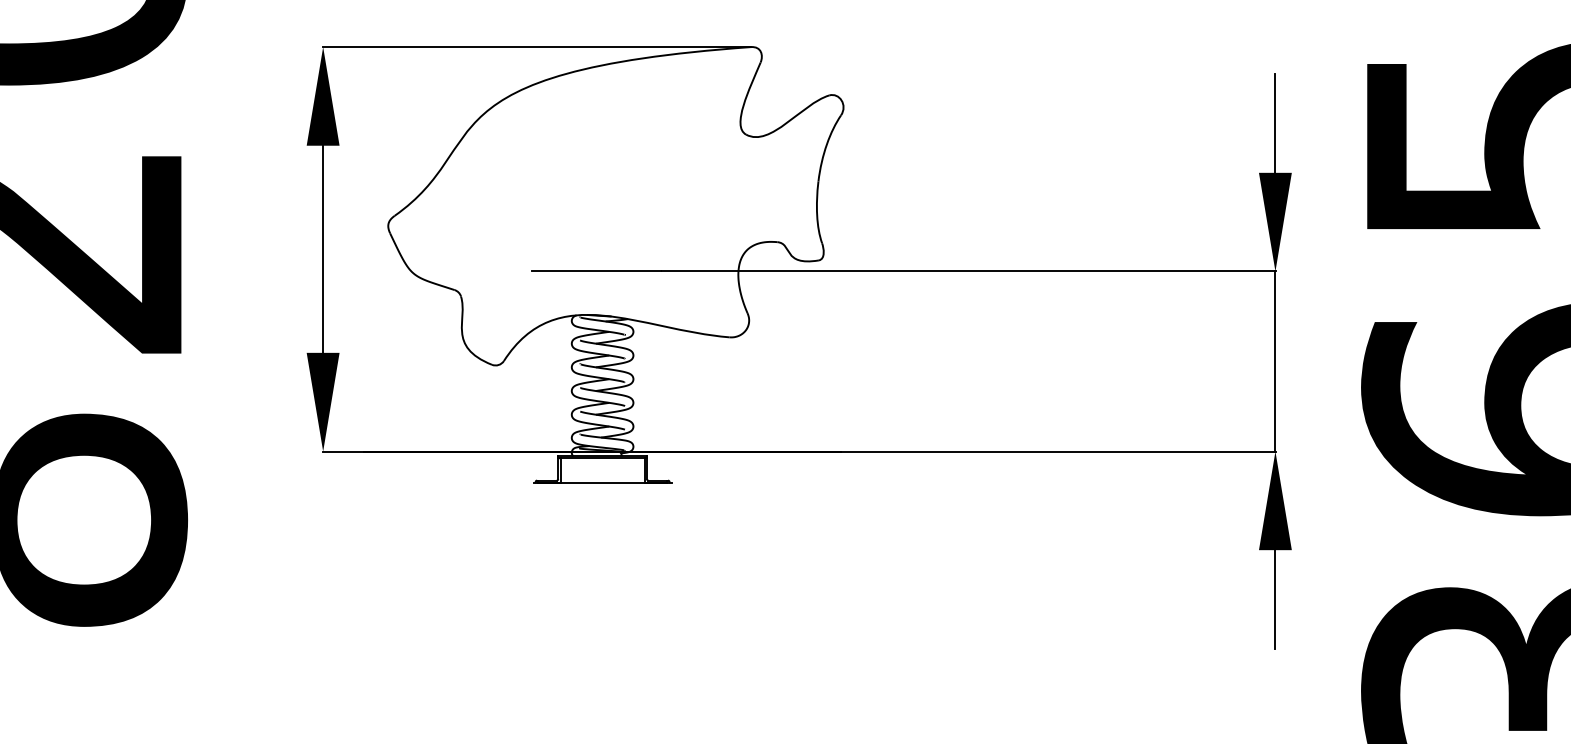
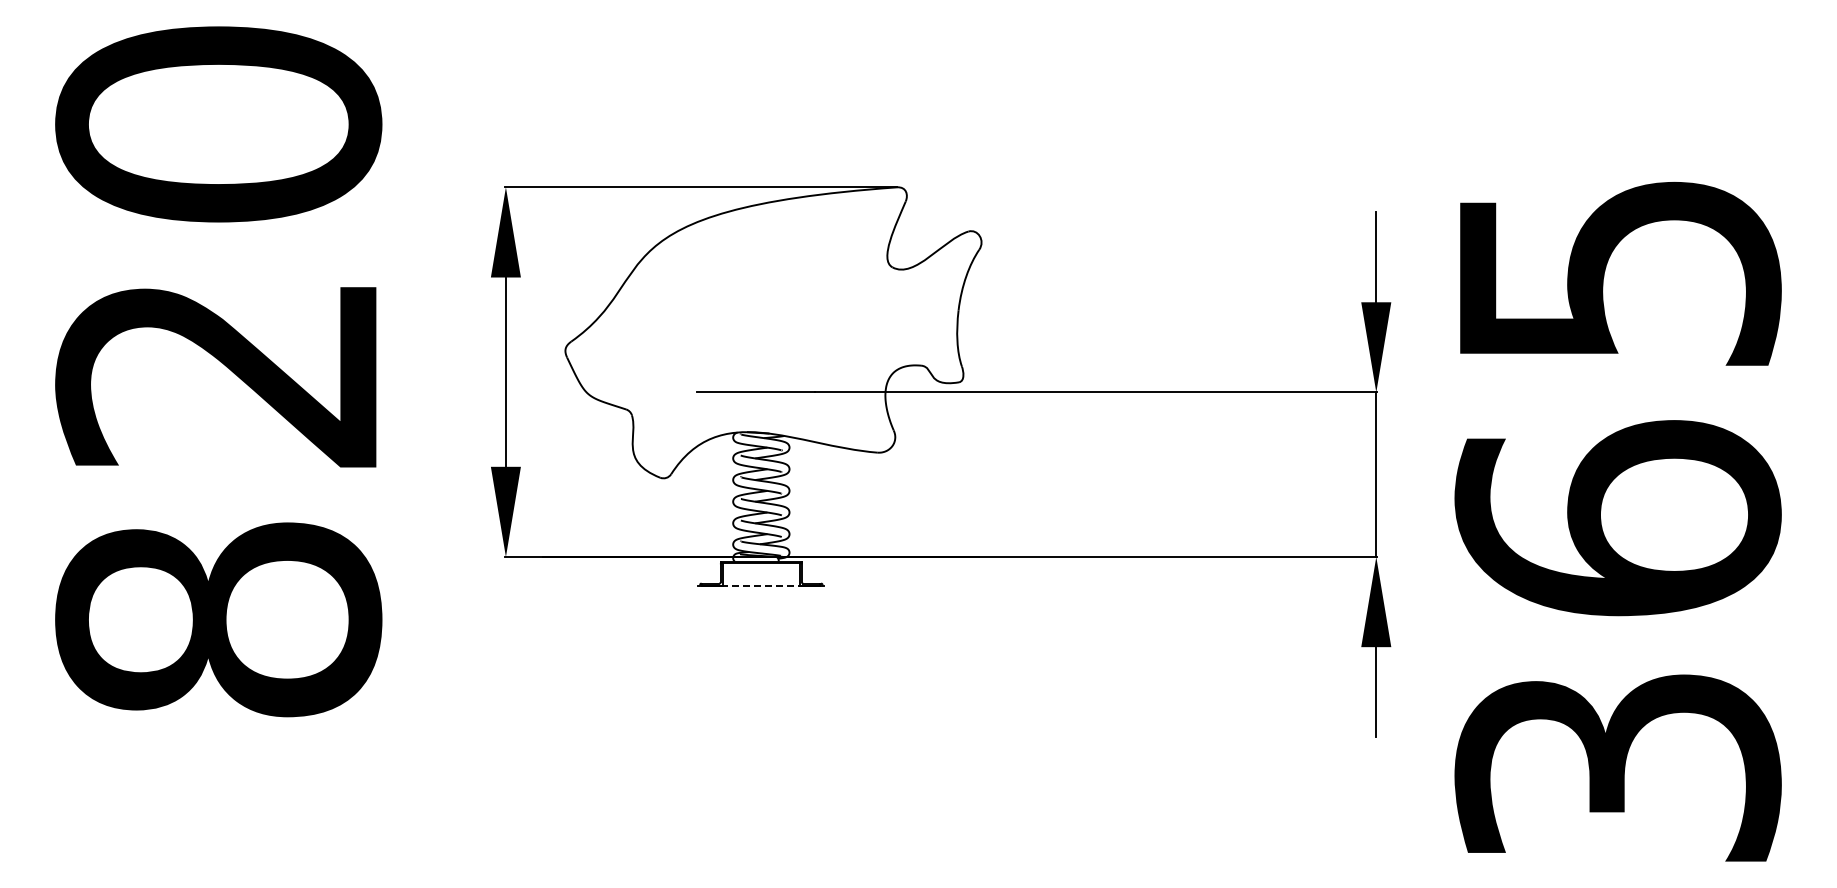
line: (602, 482) -> (761, 585), solid -> dashed

